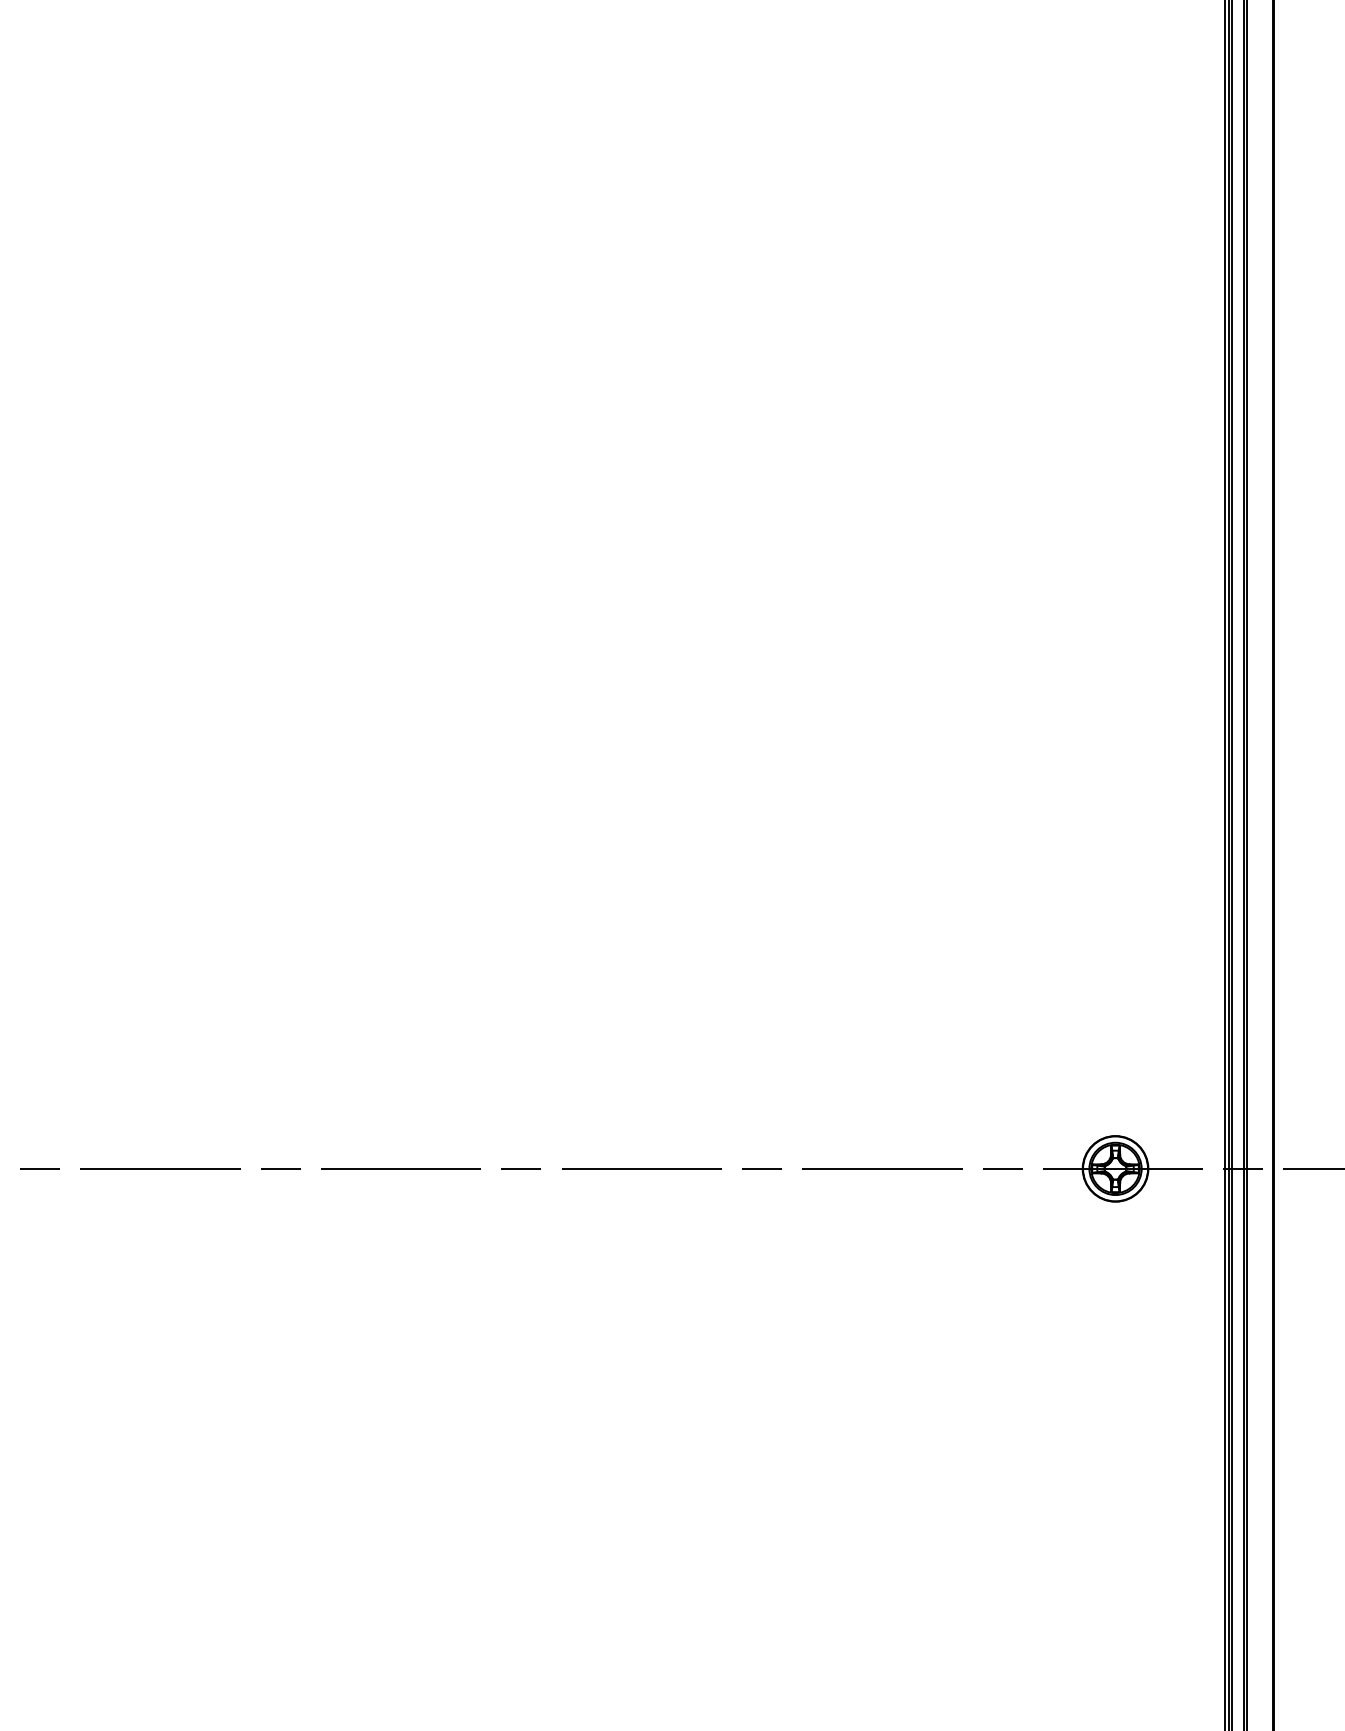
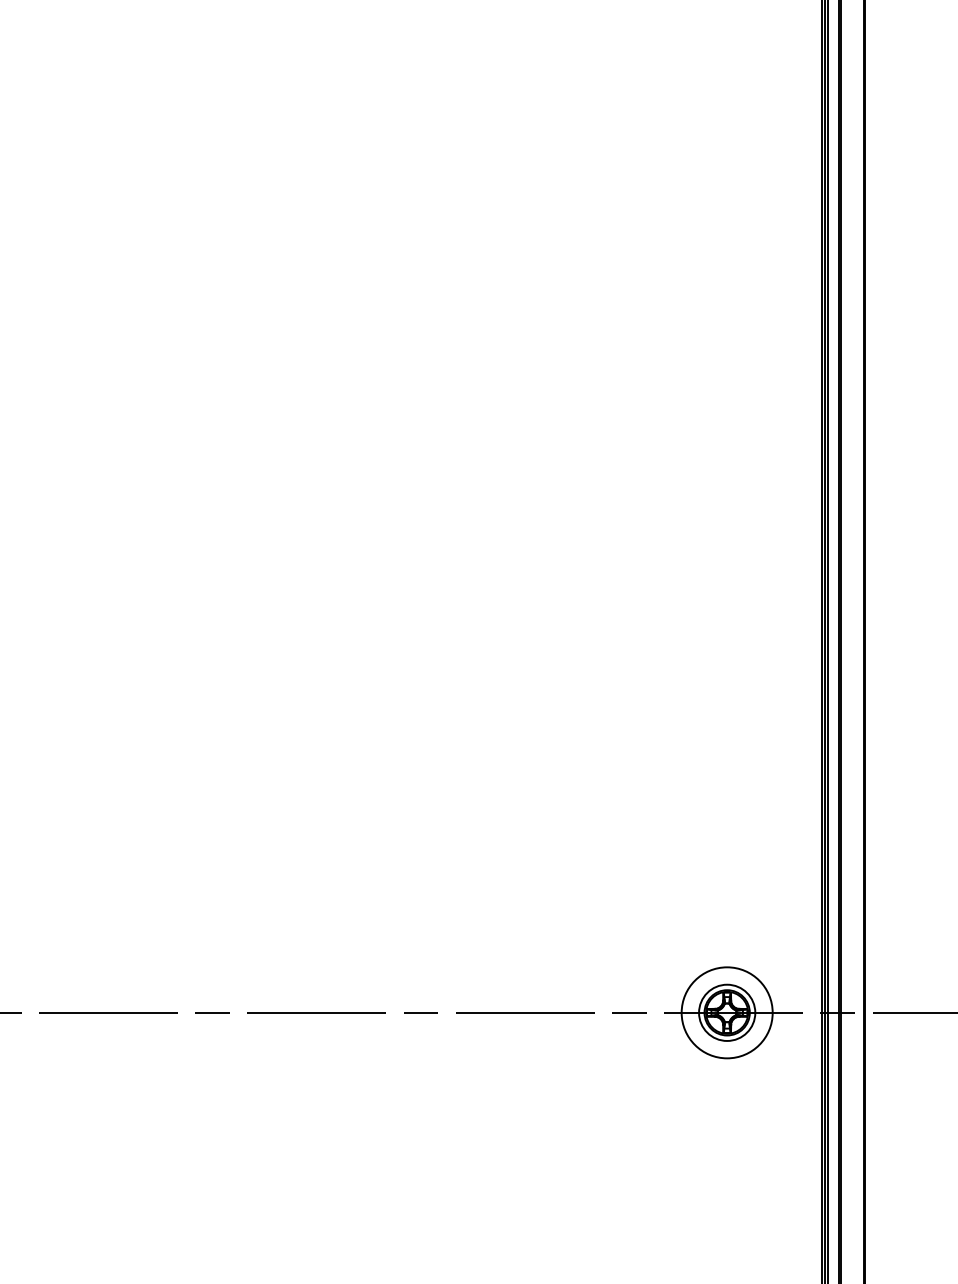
circle: (1115, 1168) -> (727, 1012), size x1.6

